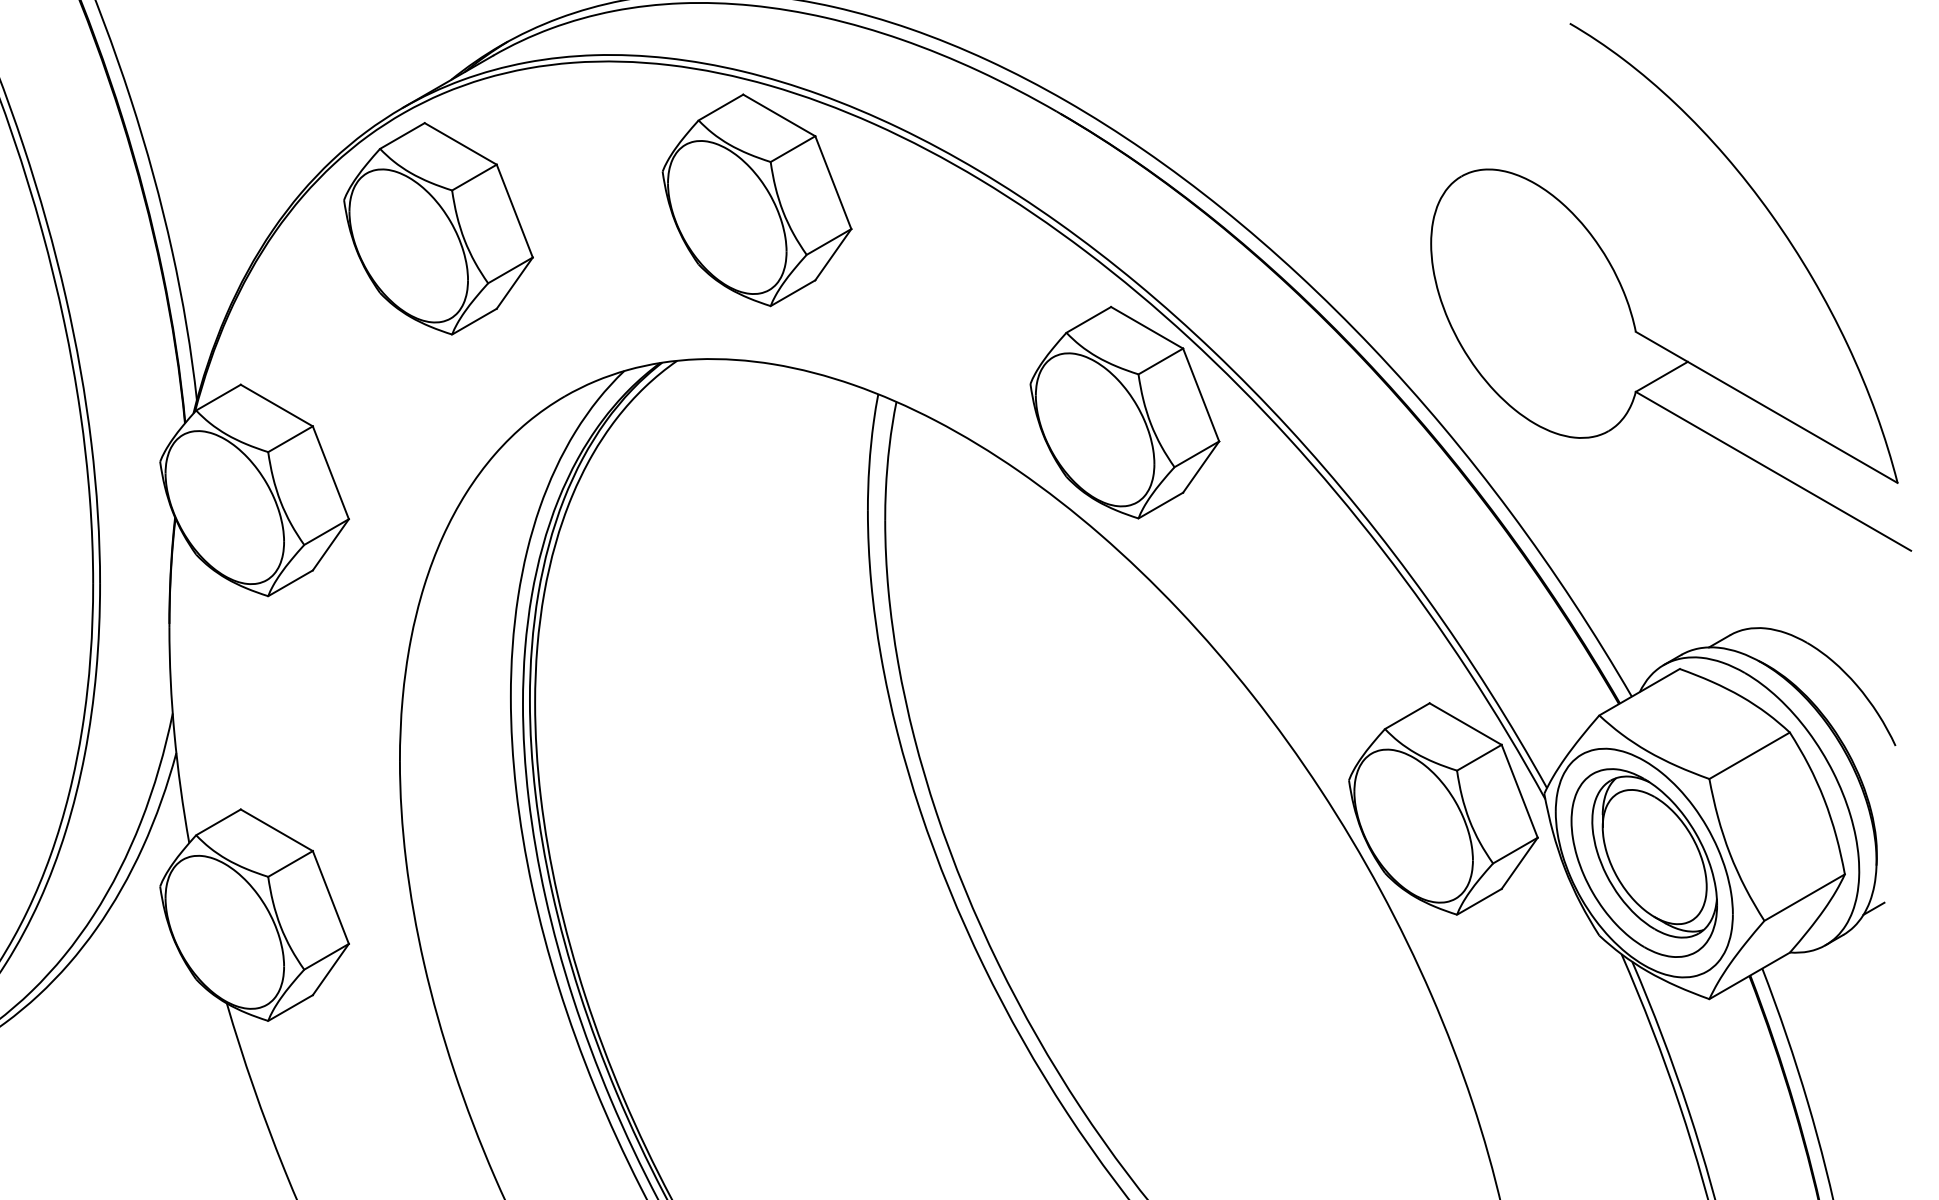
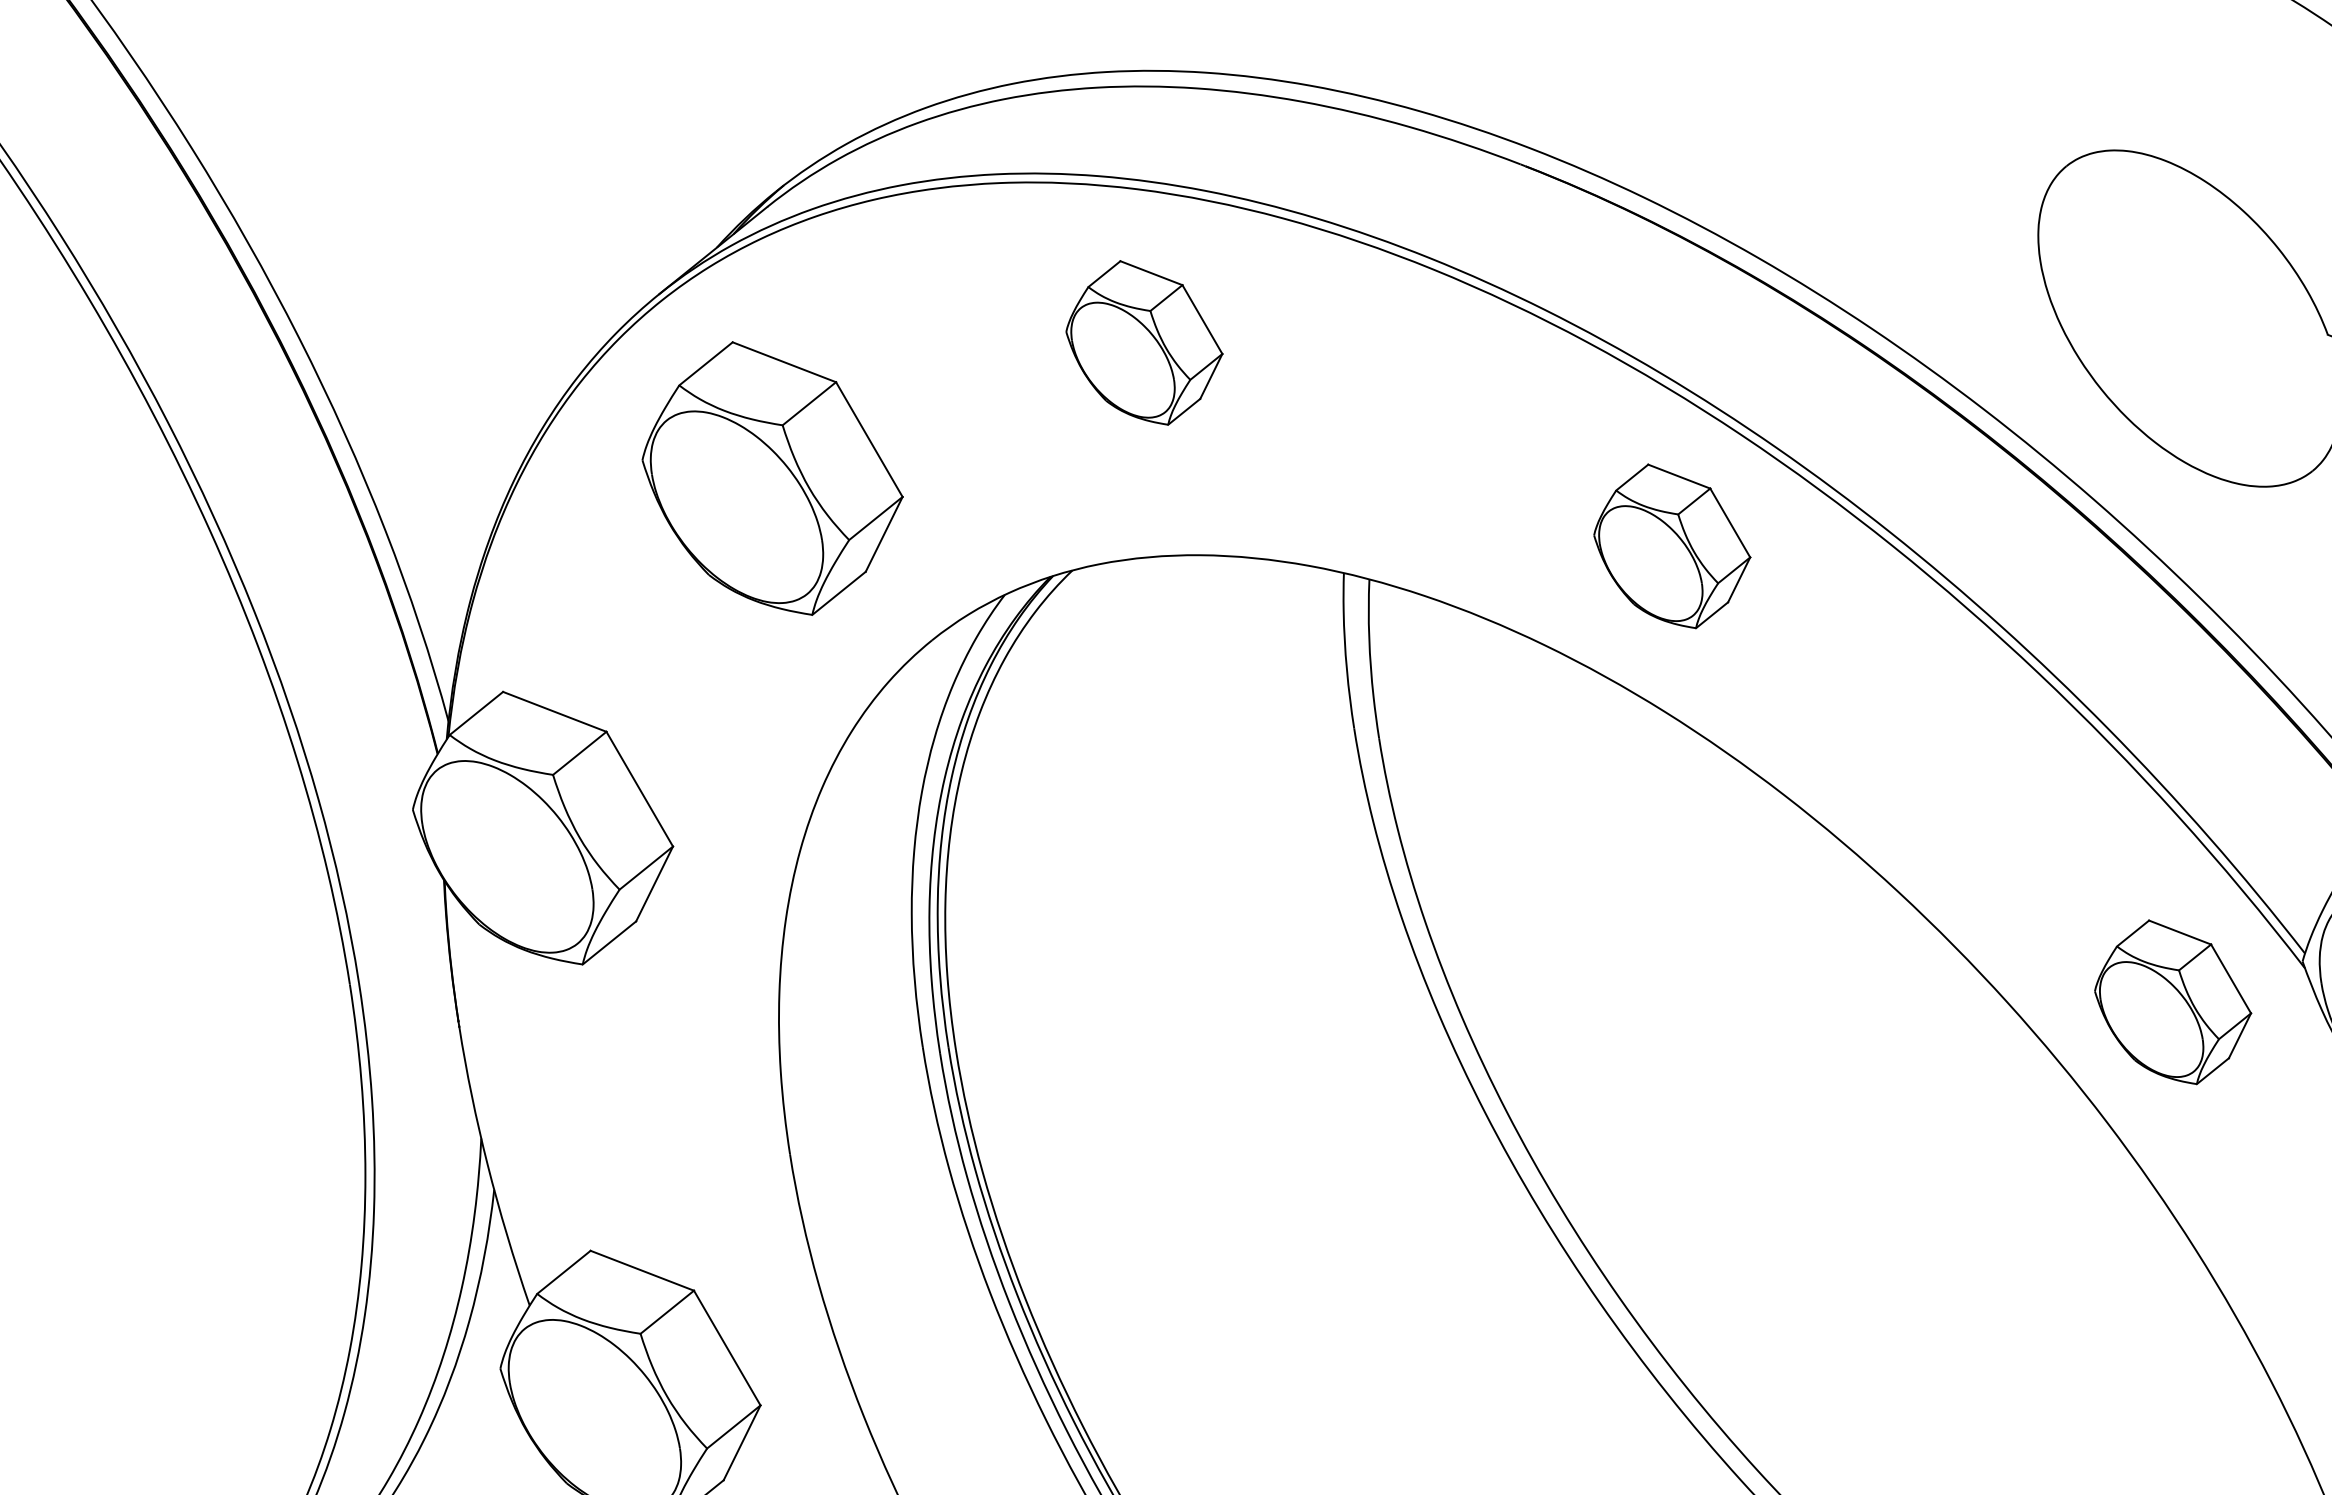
part: (756, 200) -> (1143, 343), size x0.6
part: (438, 228) -> (772, 478), moved
part: (1124, 412) -> (1671, 546), size x0.6
part: (1443, 808) -> (2172, 1001), size x0.6

